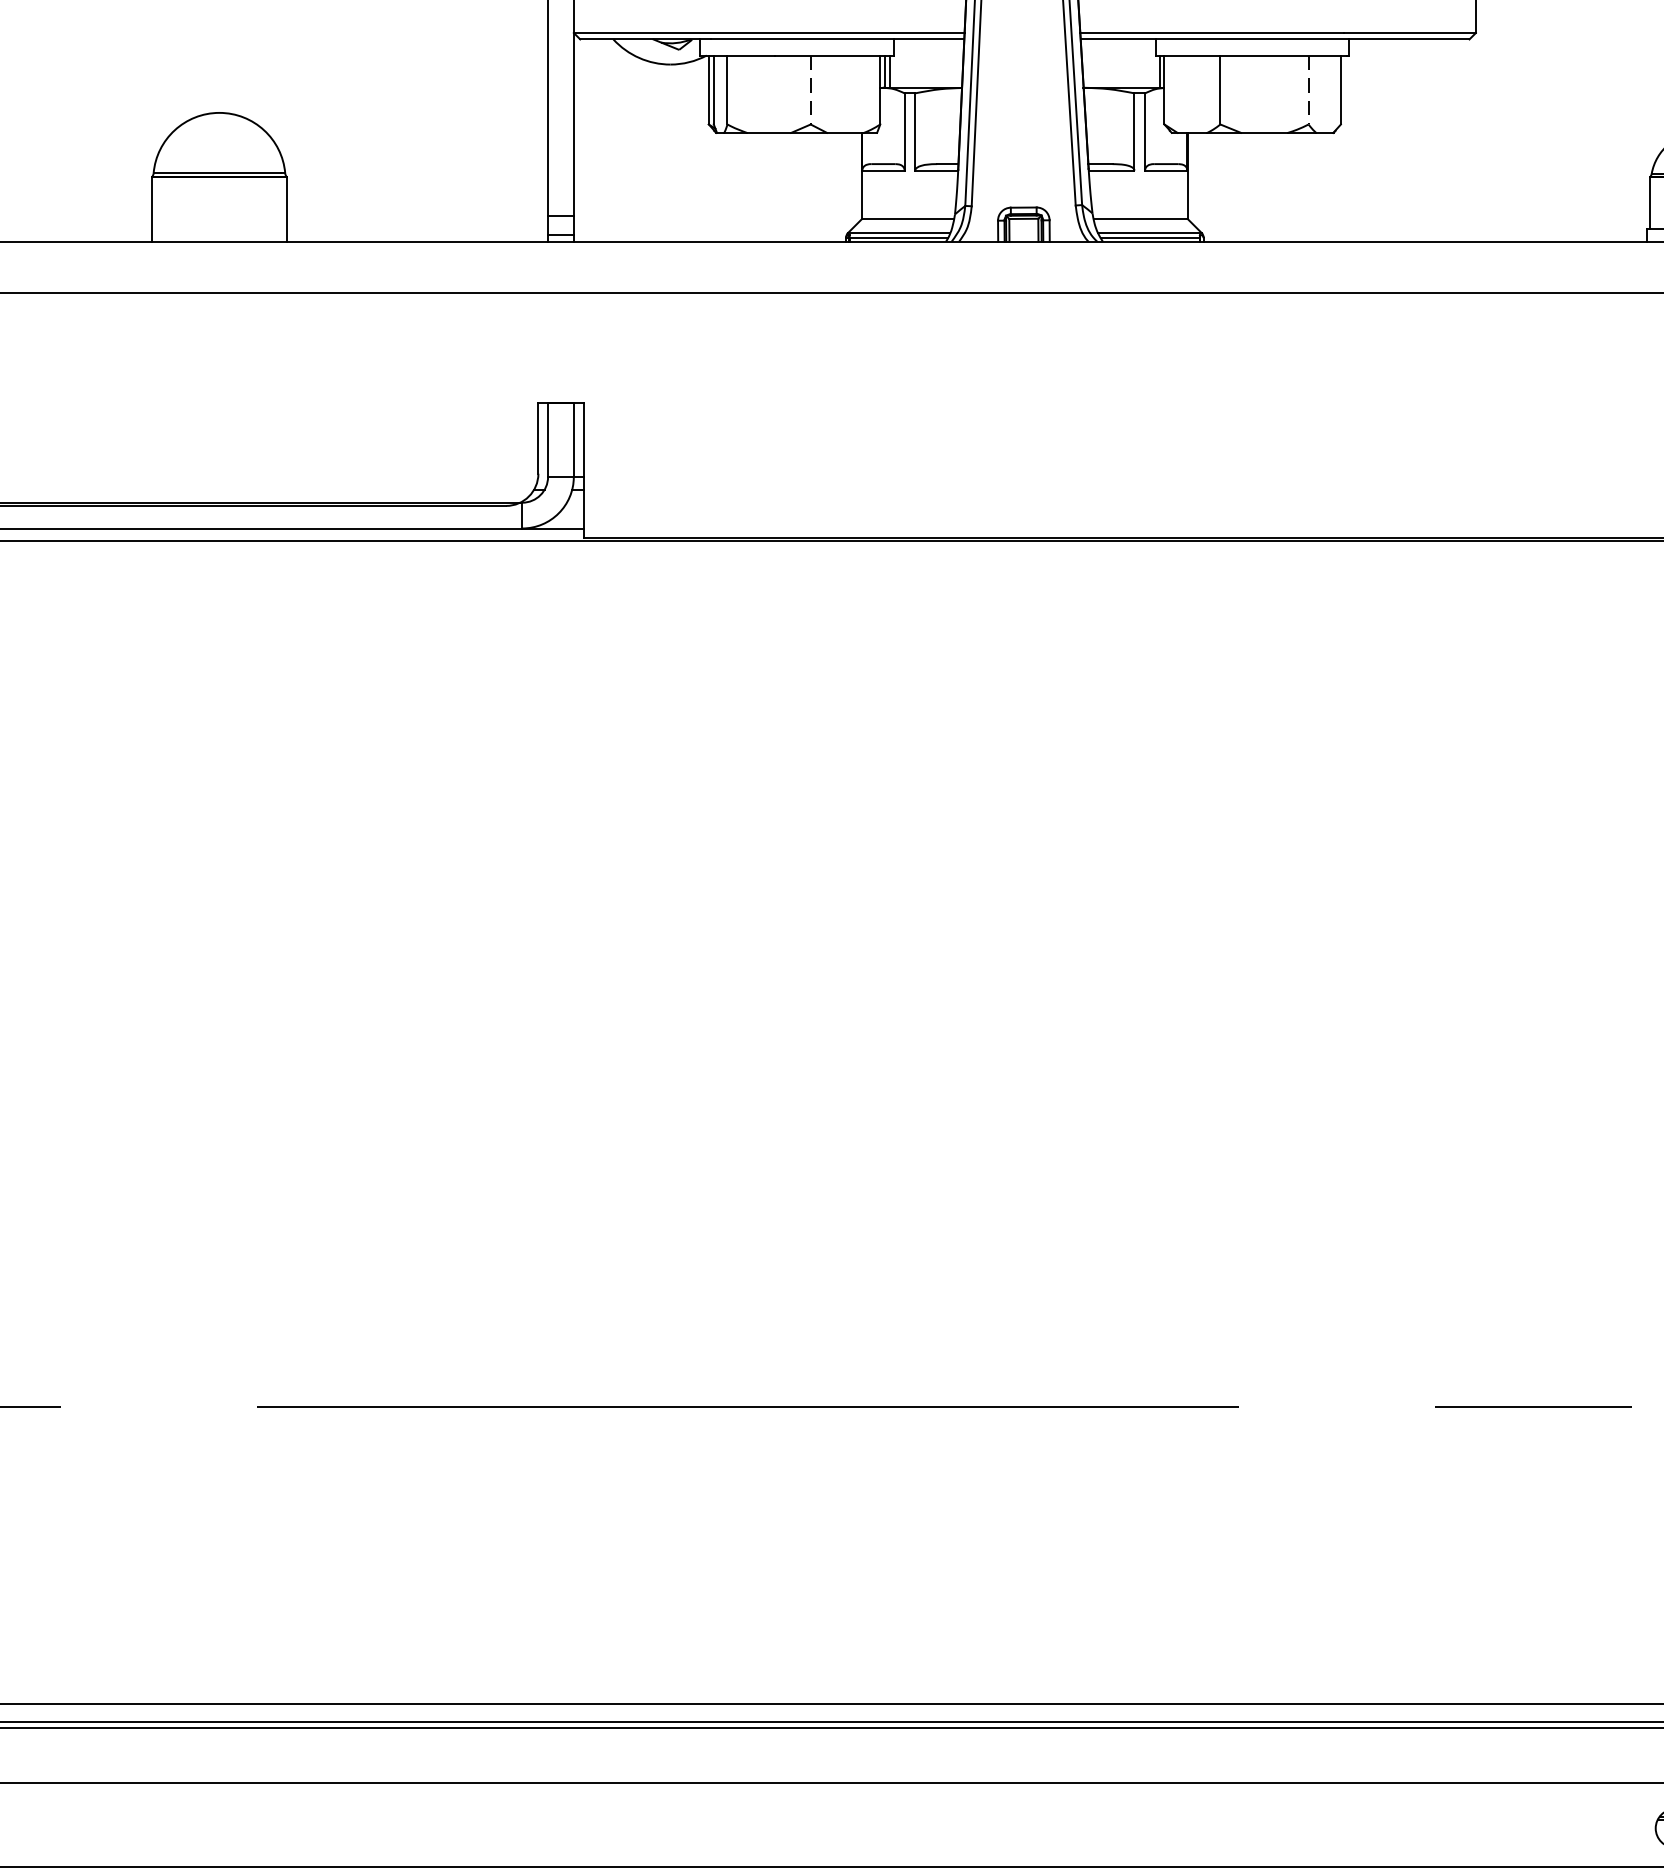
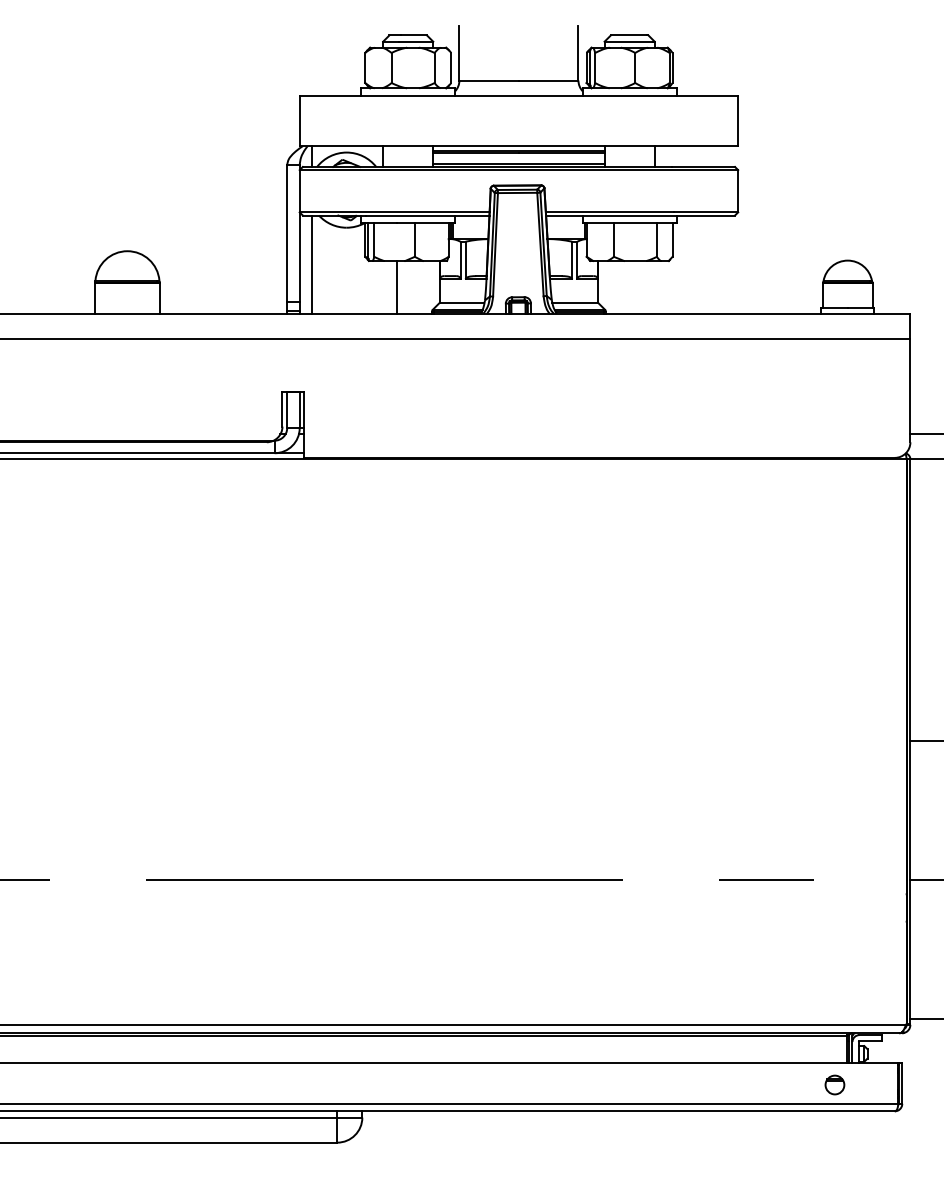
line: (810, 90) -> (414, 240), dashed -> solid
line: (1307, 90) -> (656, 240), dashed -> solid
line: (600, 140) -> (312, 264), added
line: (772, 185) -> (396, 286), added

